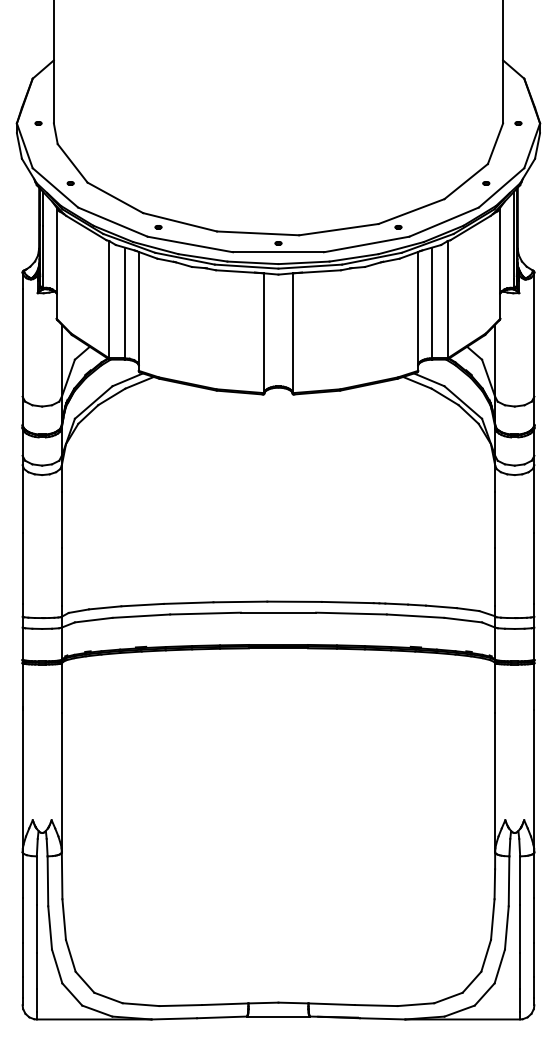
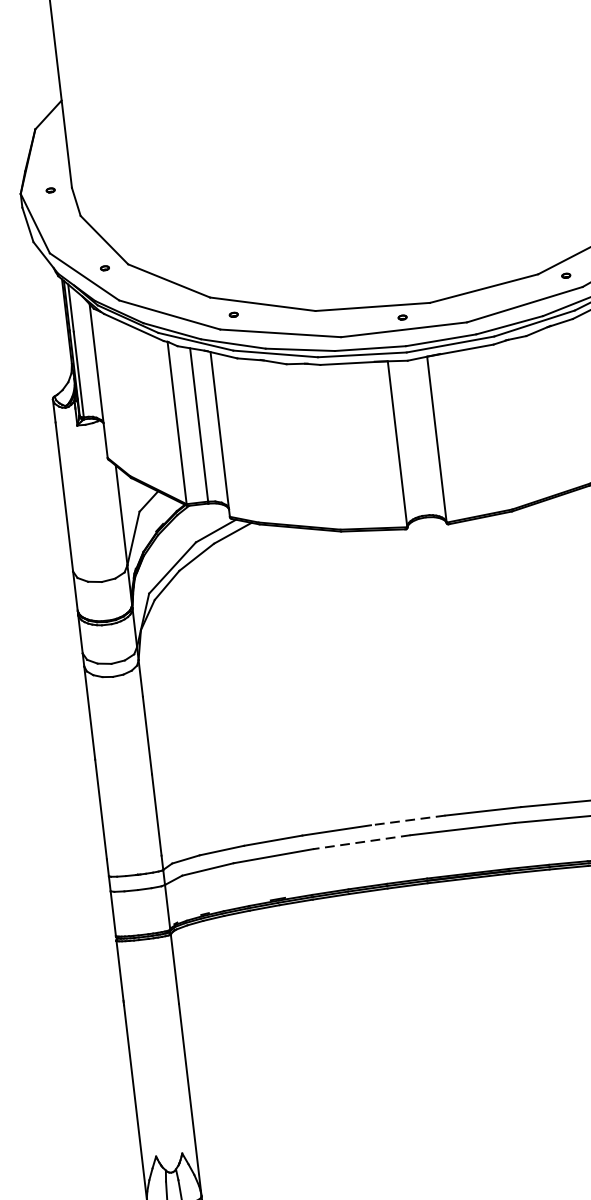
line: (240, 601) -> (408, 819), solid -> dashed
line: (205, 613) -> (361, 842), solid -> dashed

